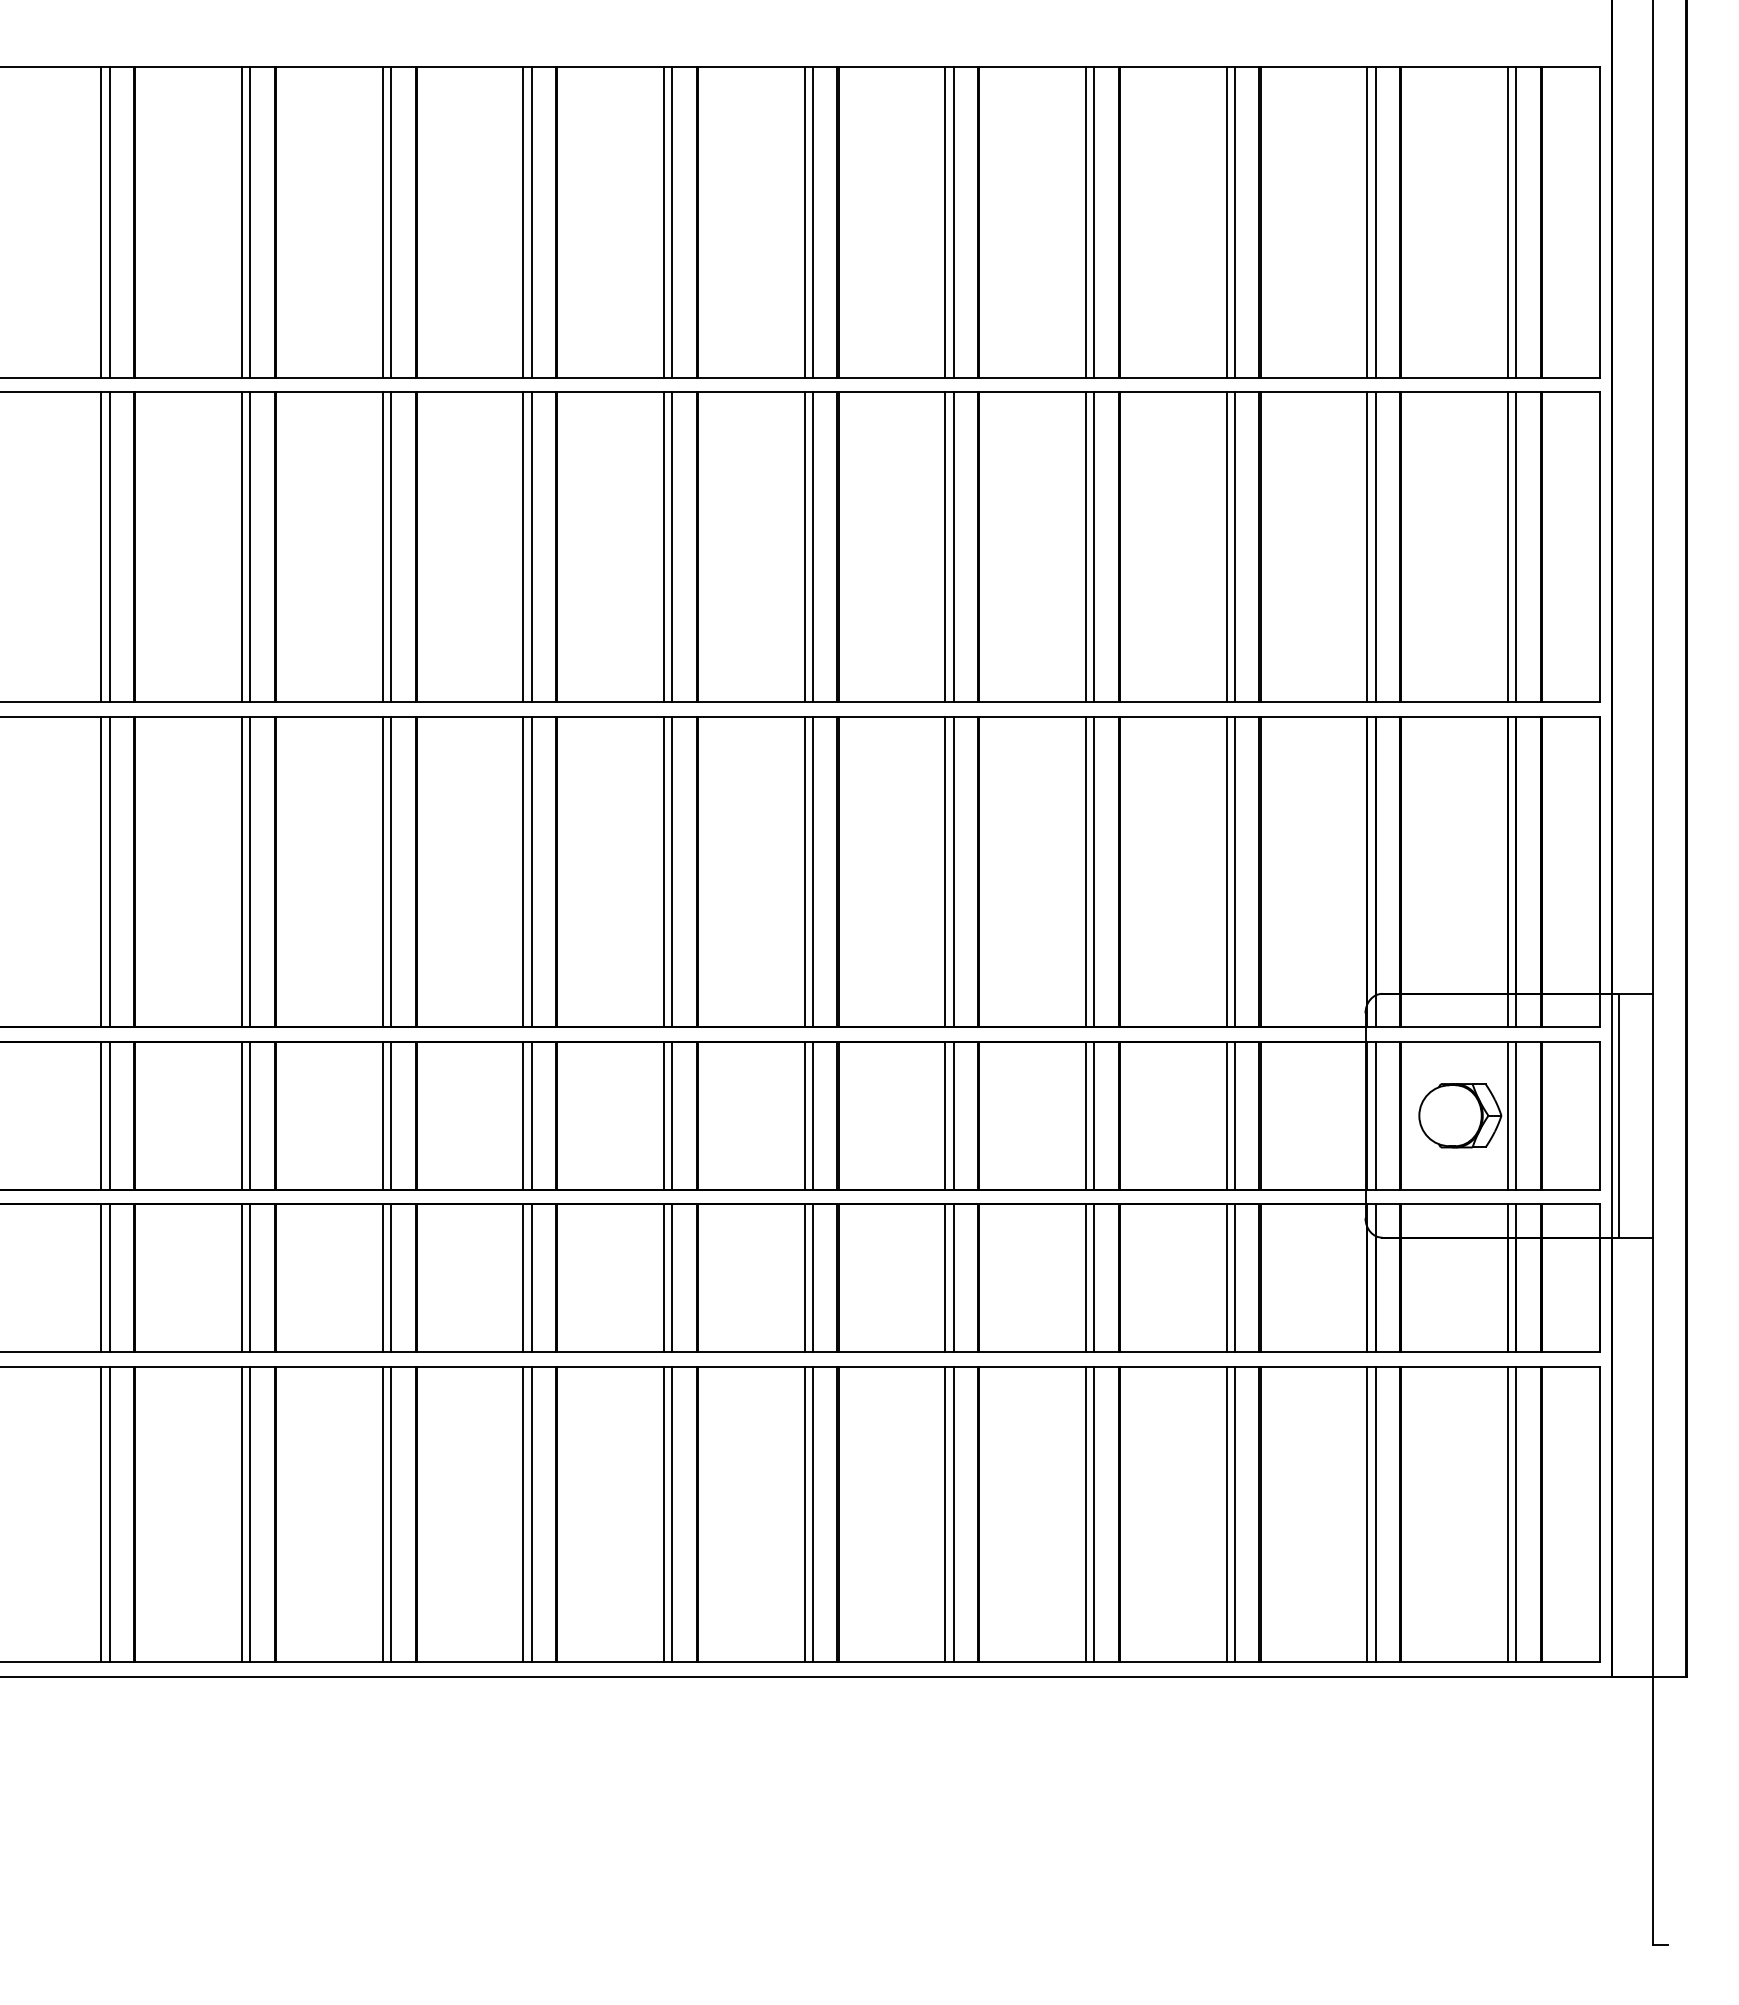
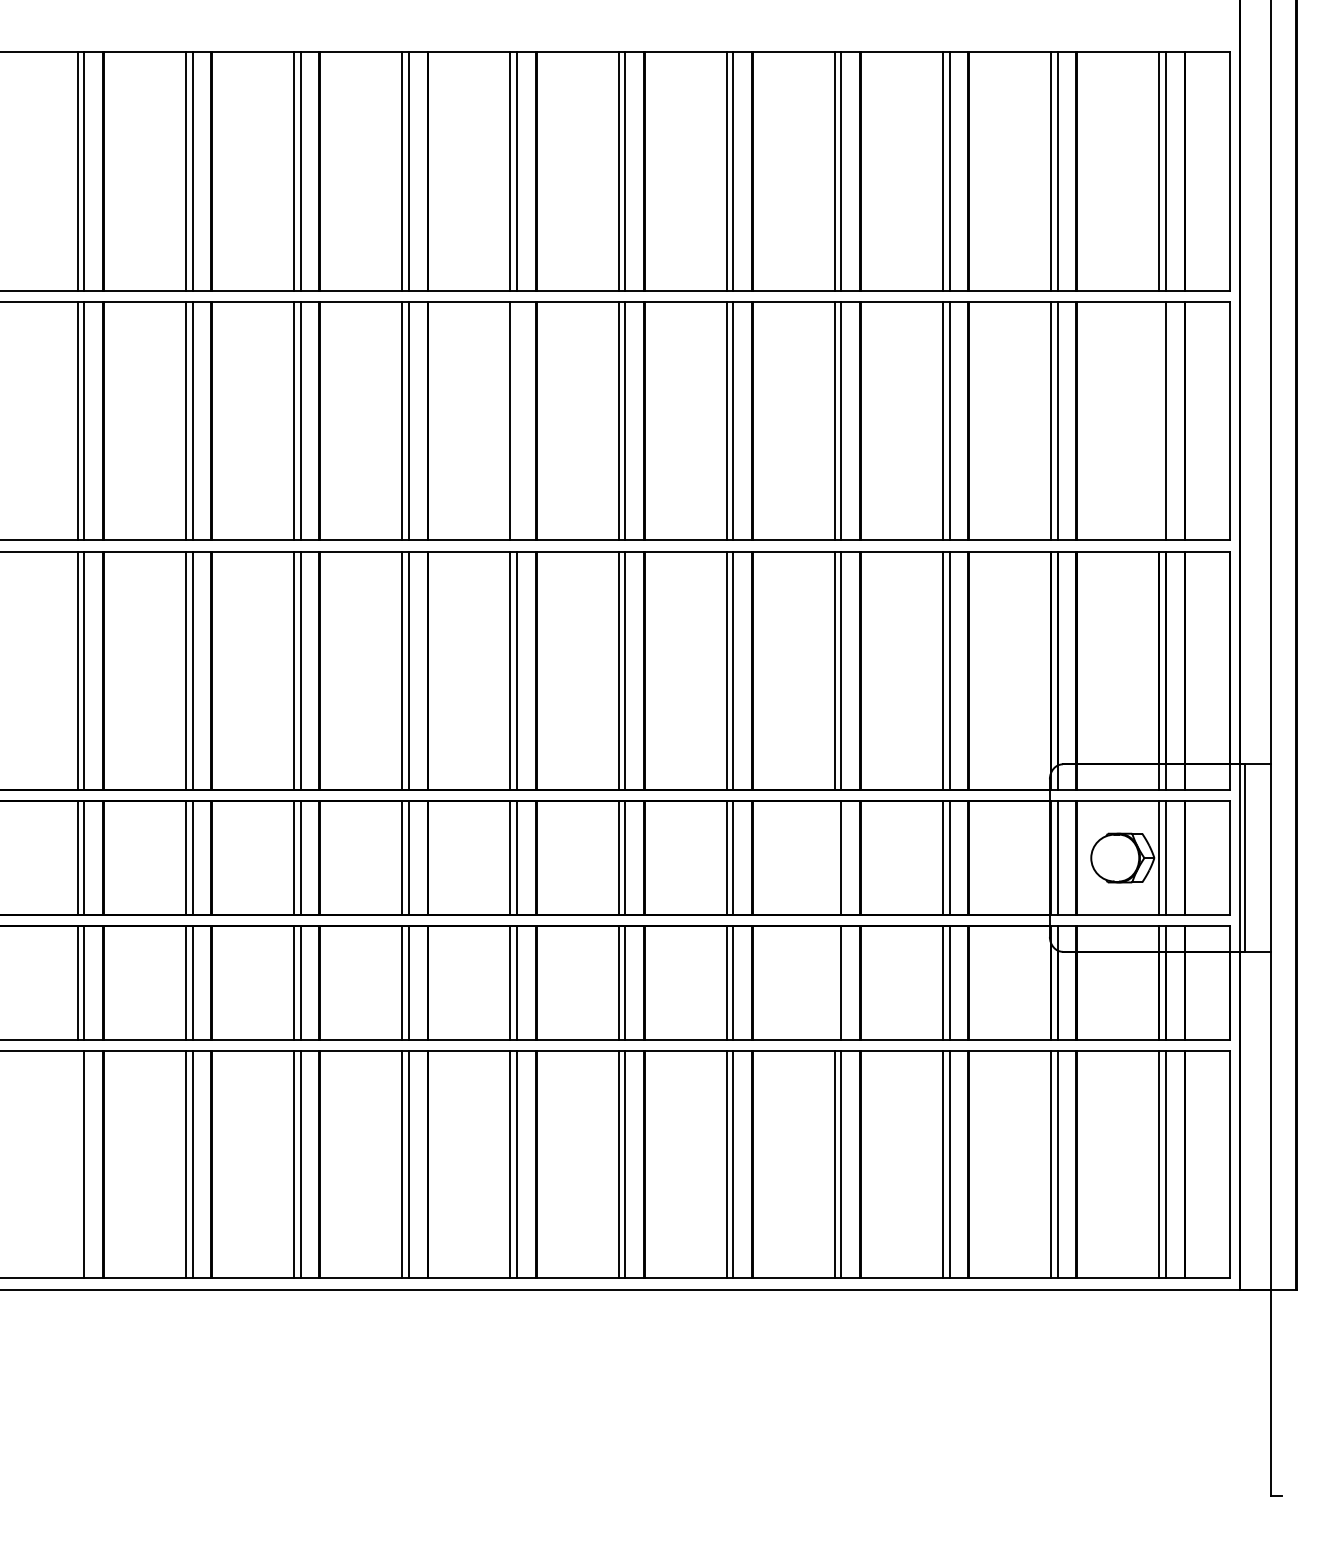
line: (672, 547) -> (517, 421), removed
line: (1507, 547) -> (1159, 421), removed
line: (1085, 1115) -> (834, 857), removed
line: (1085, 1278) -> (834, 983), removed
line: (101, 1514) -> (77, 1164), removed

